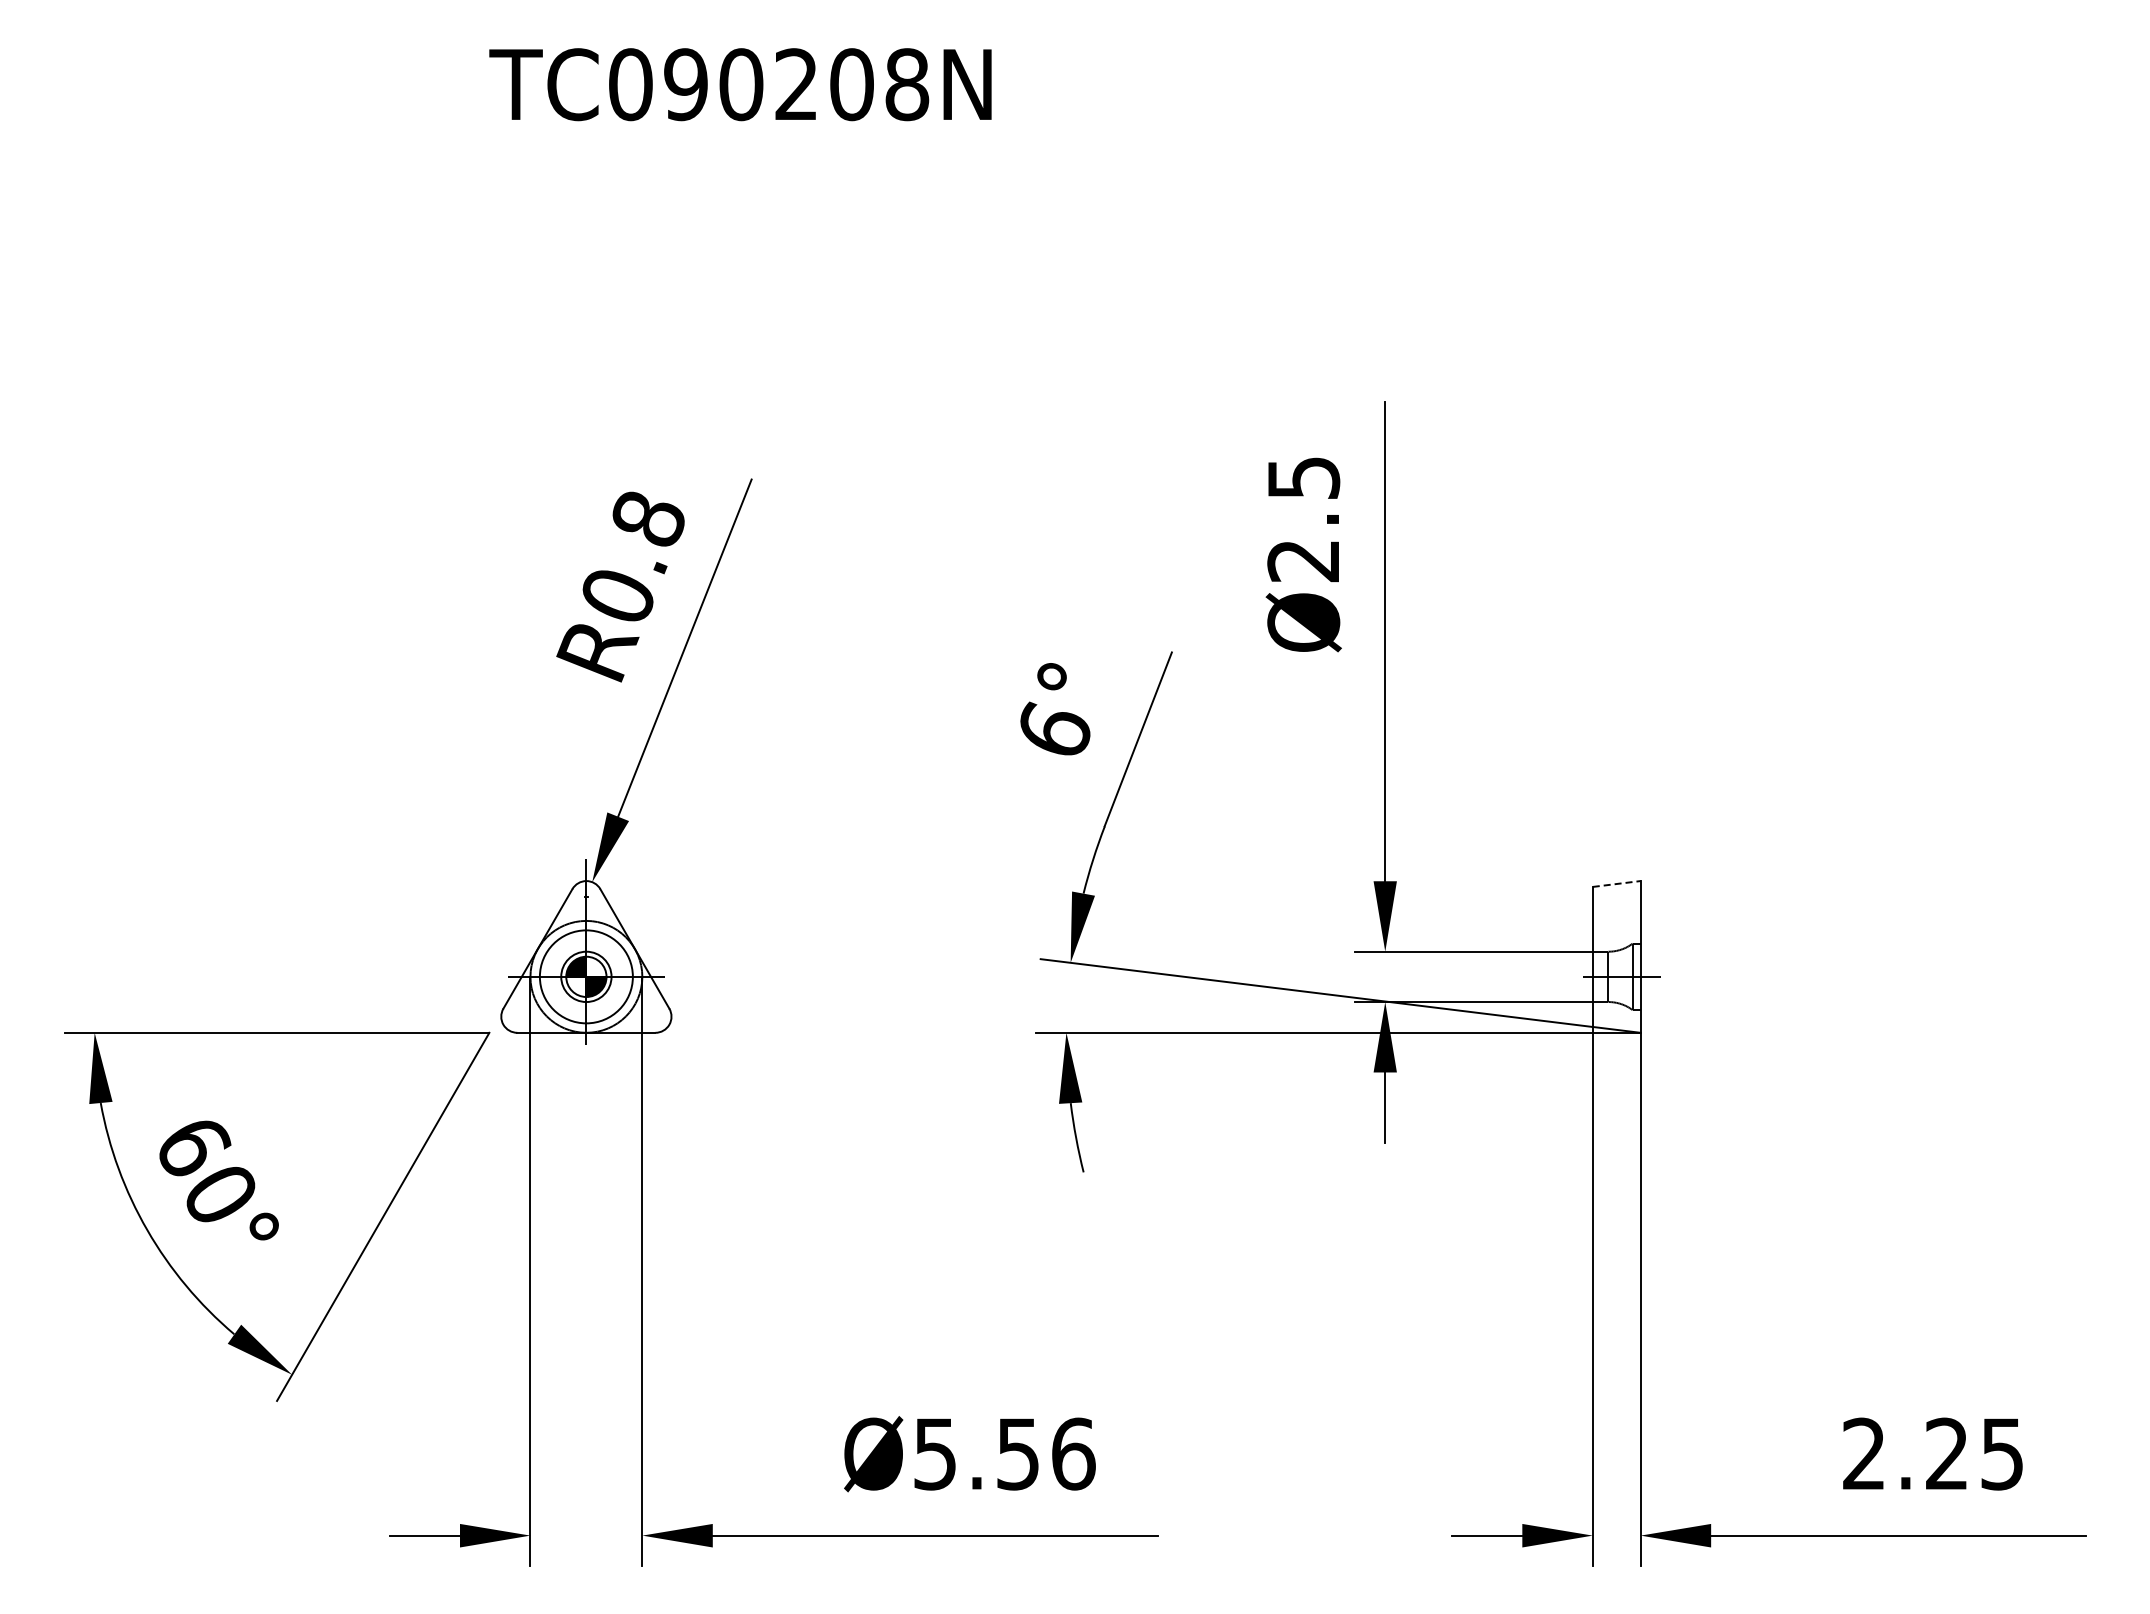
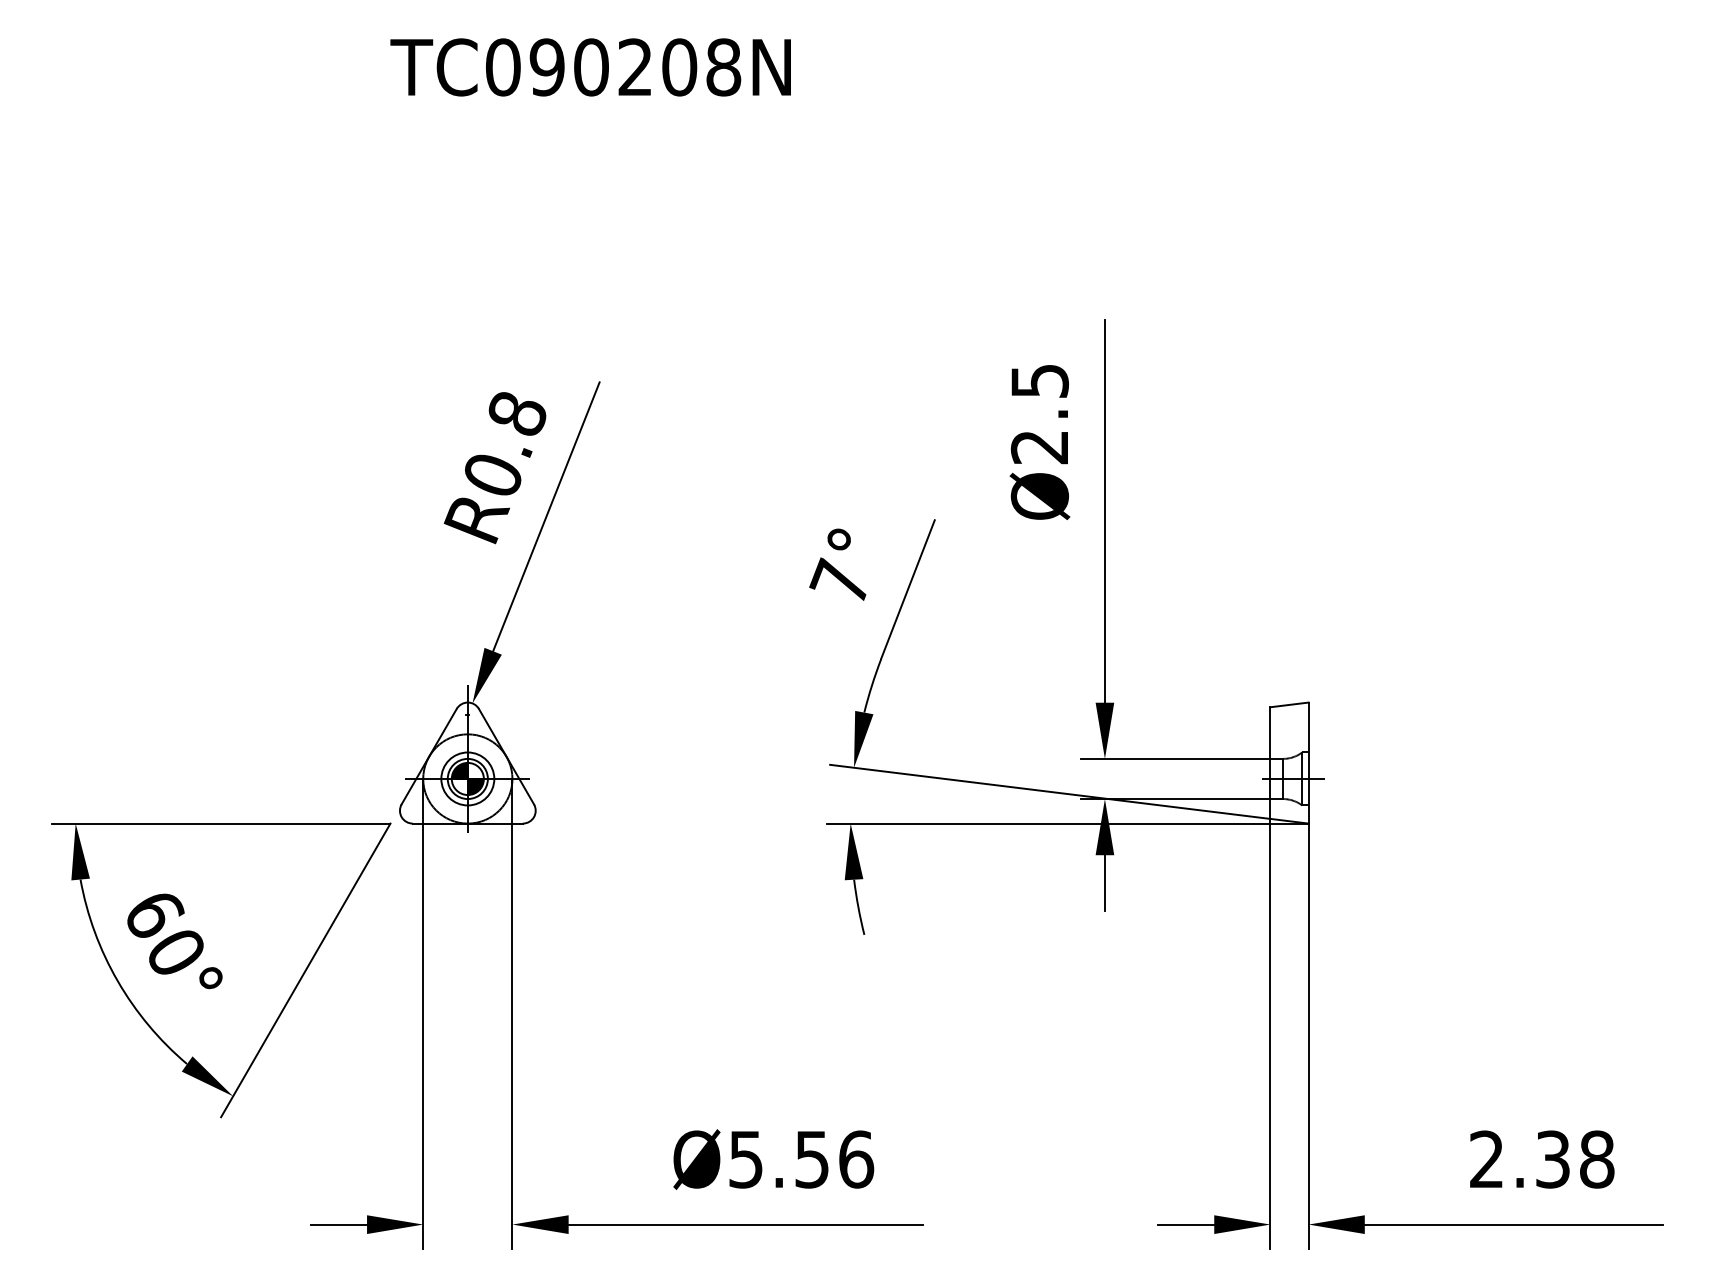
text: (1052, 727) -> (839, 580), 6° -> 7°
line: (1617, 883) -> (1290, 704), dashed -> solid
circle: (586, 976) -> (467, 778), size x0.71
text: (1975, 1453) -> (1575, 1159), 2.25 -> 2.38

